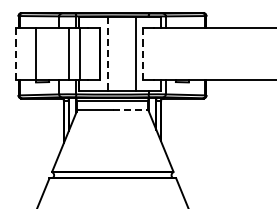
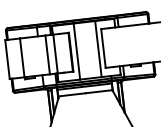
line: (16, 54) -> (7, 59), dashed -> solid
line: (107, 54) -> (76, 51), dashed -> solid
line: (142, 54) -> (103, 48), dashed -> solid
line: (130, 109) -> (99, 91), dashed -> solid

